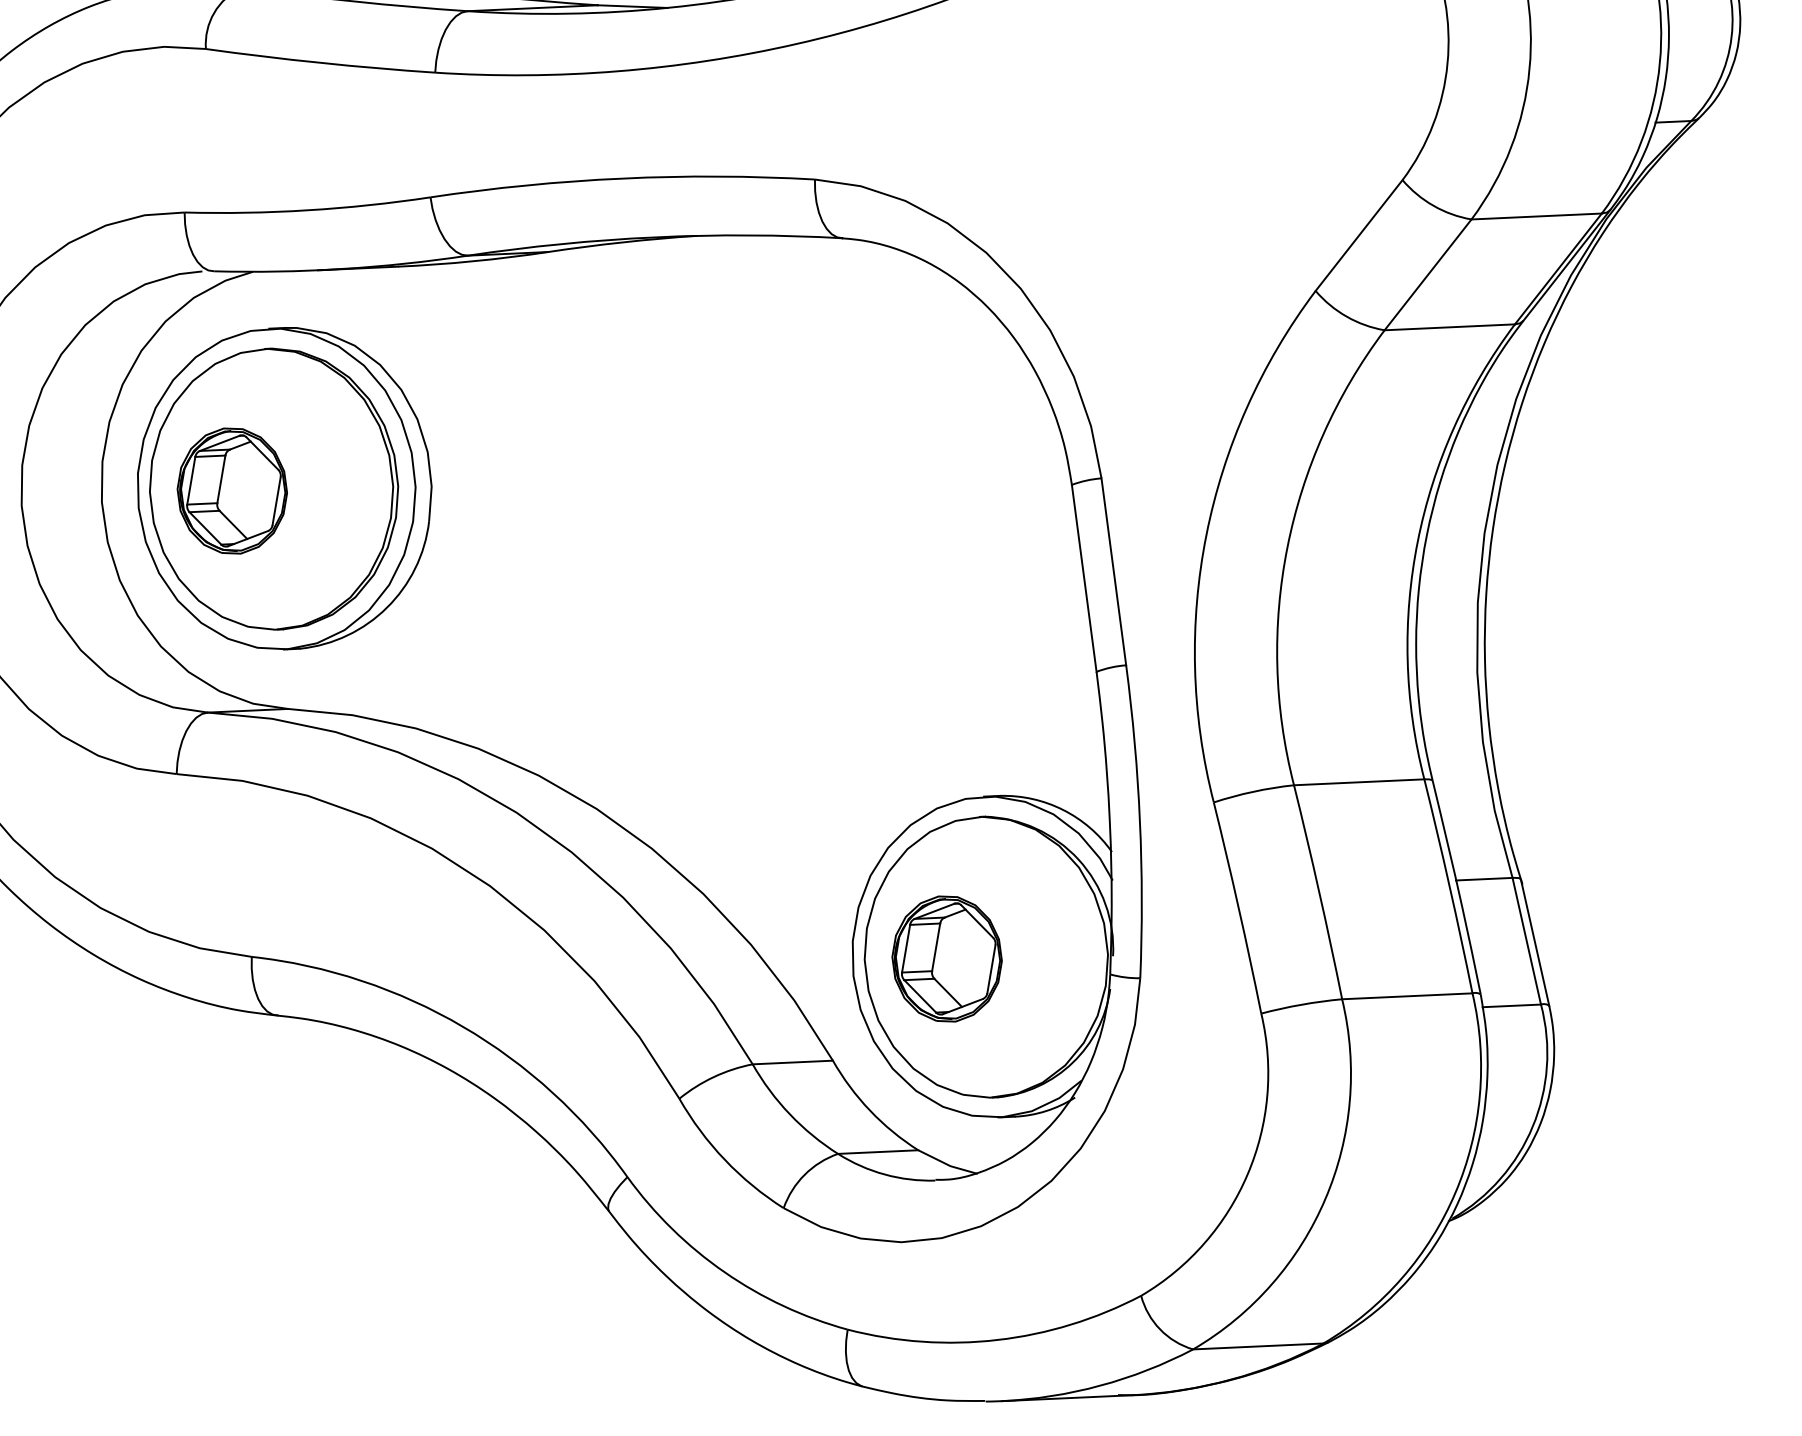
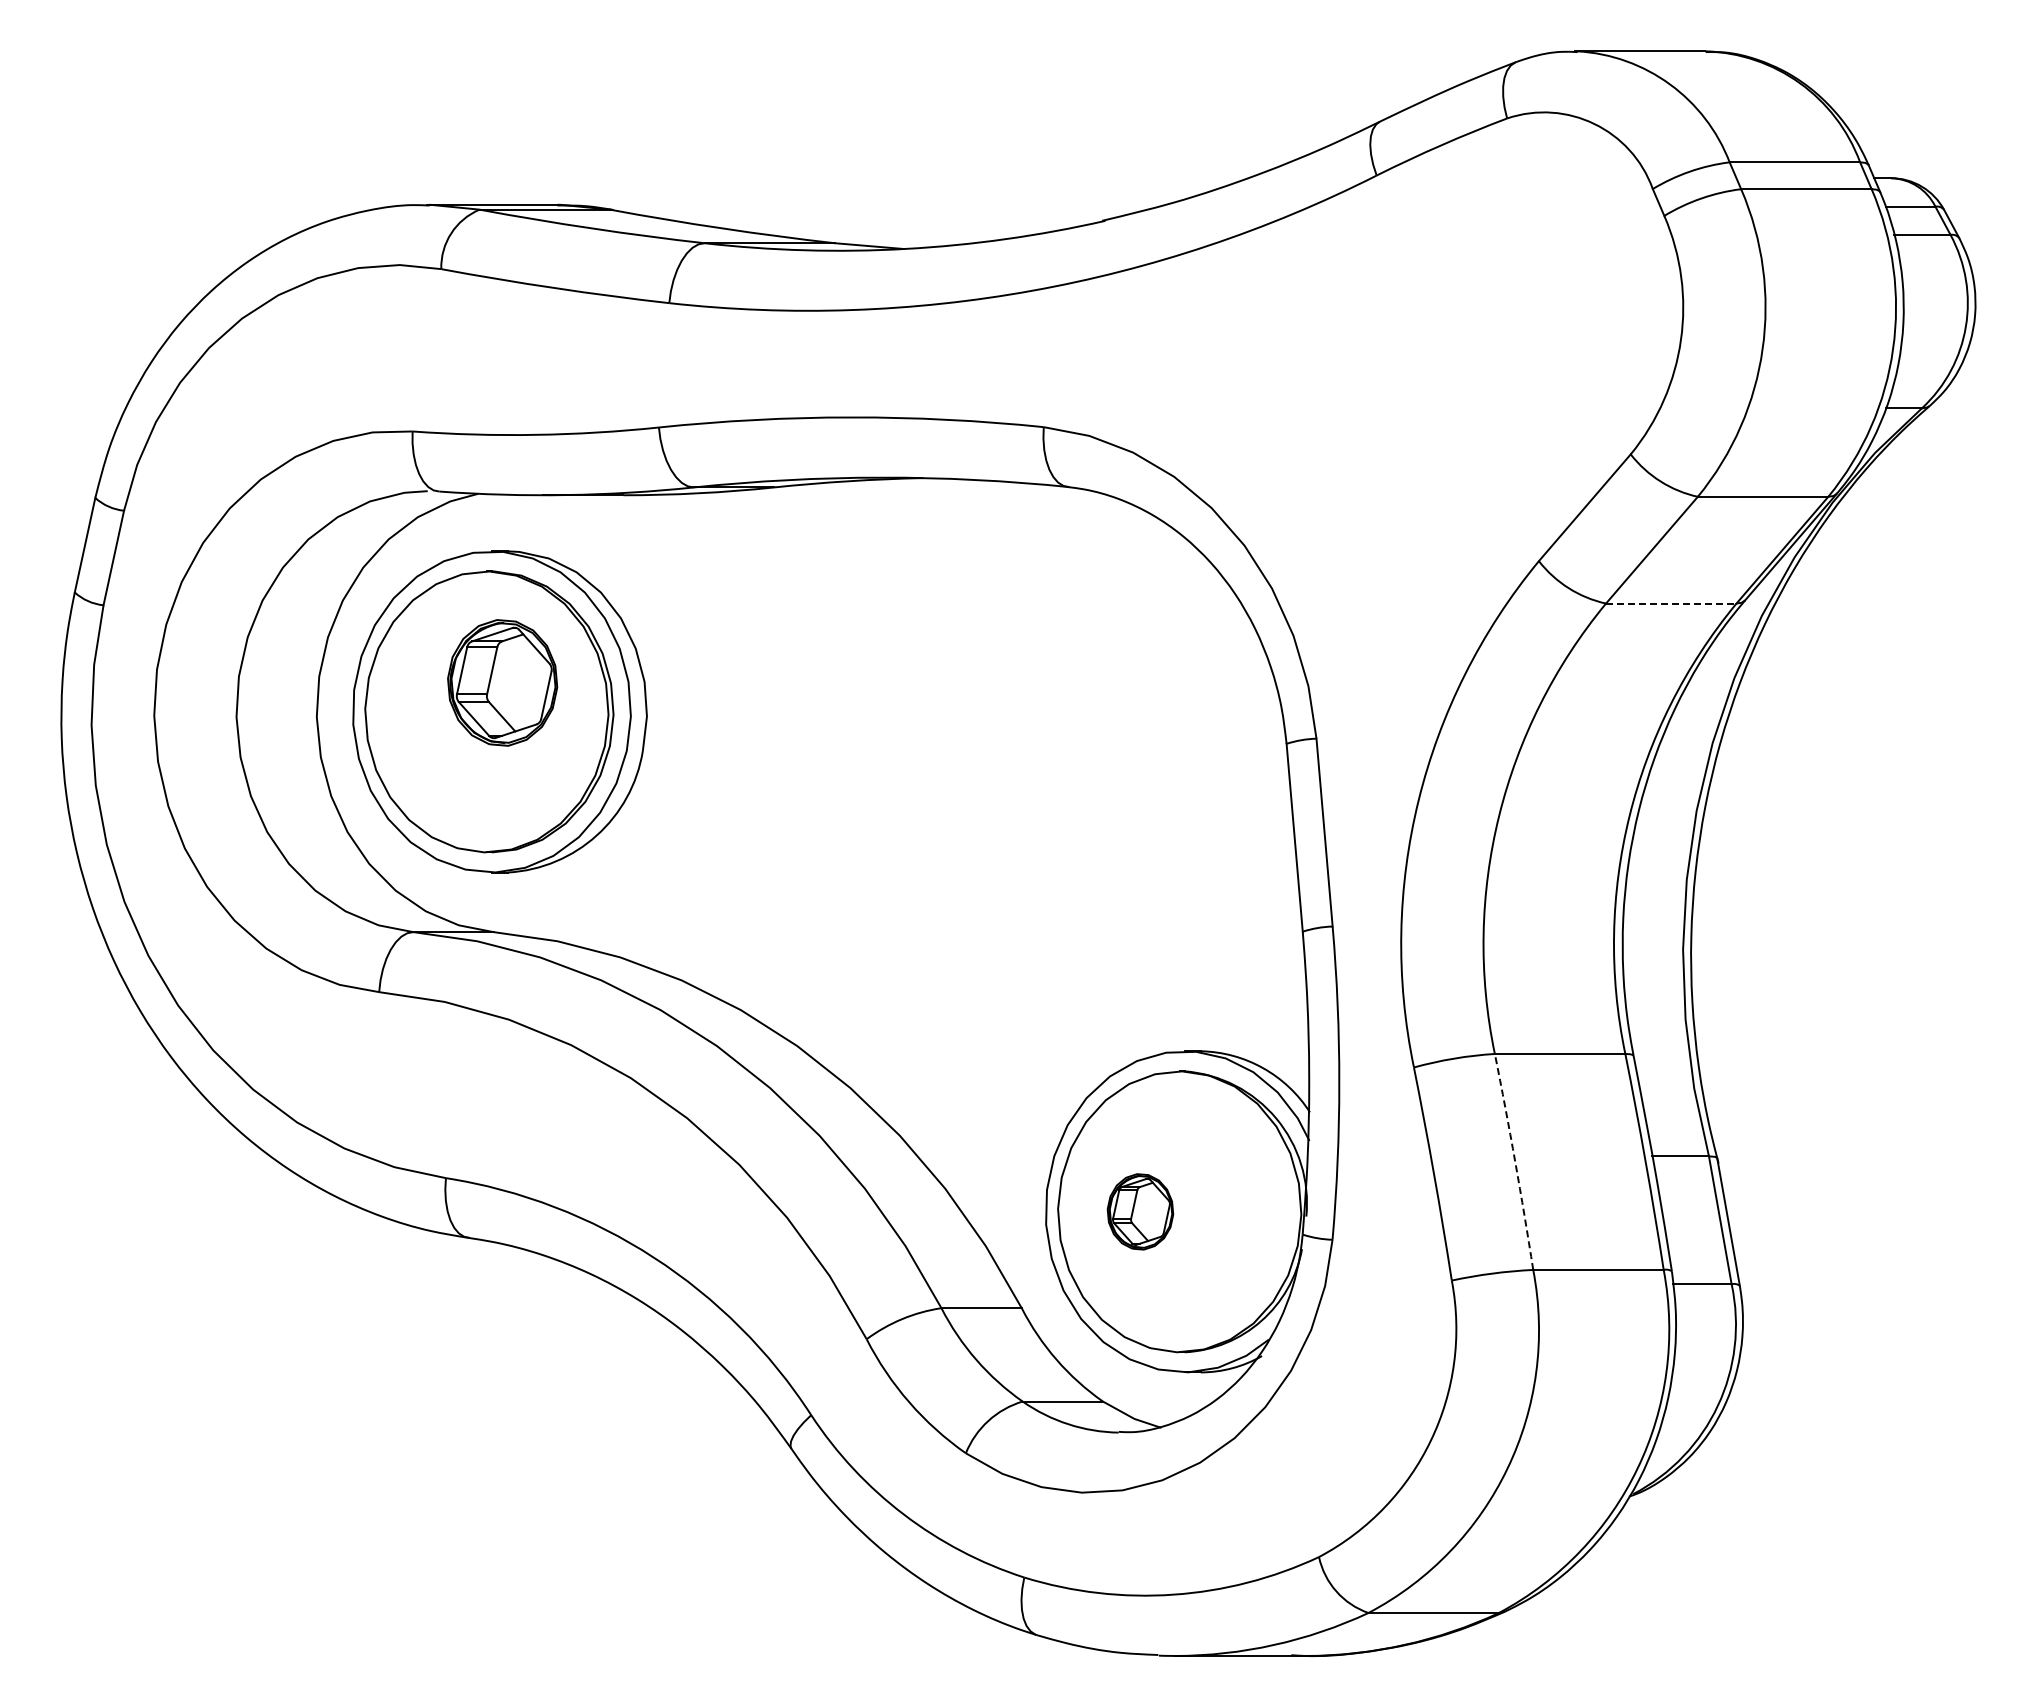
line: (1450, 327) -> (1671, 603), solid -> dashed
part: (232, 490) -> (502, 682), moved
arc: (1319, 891) -> (1515, 1161), solid -> dashed
part: (947, 958) -> (1140, 1211), size x0.6

